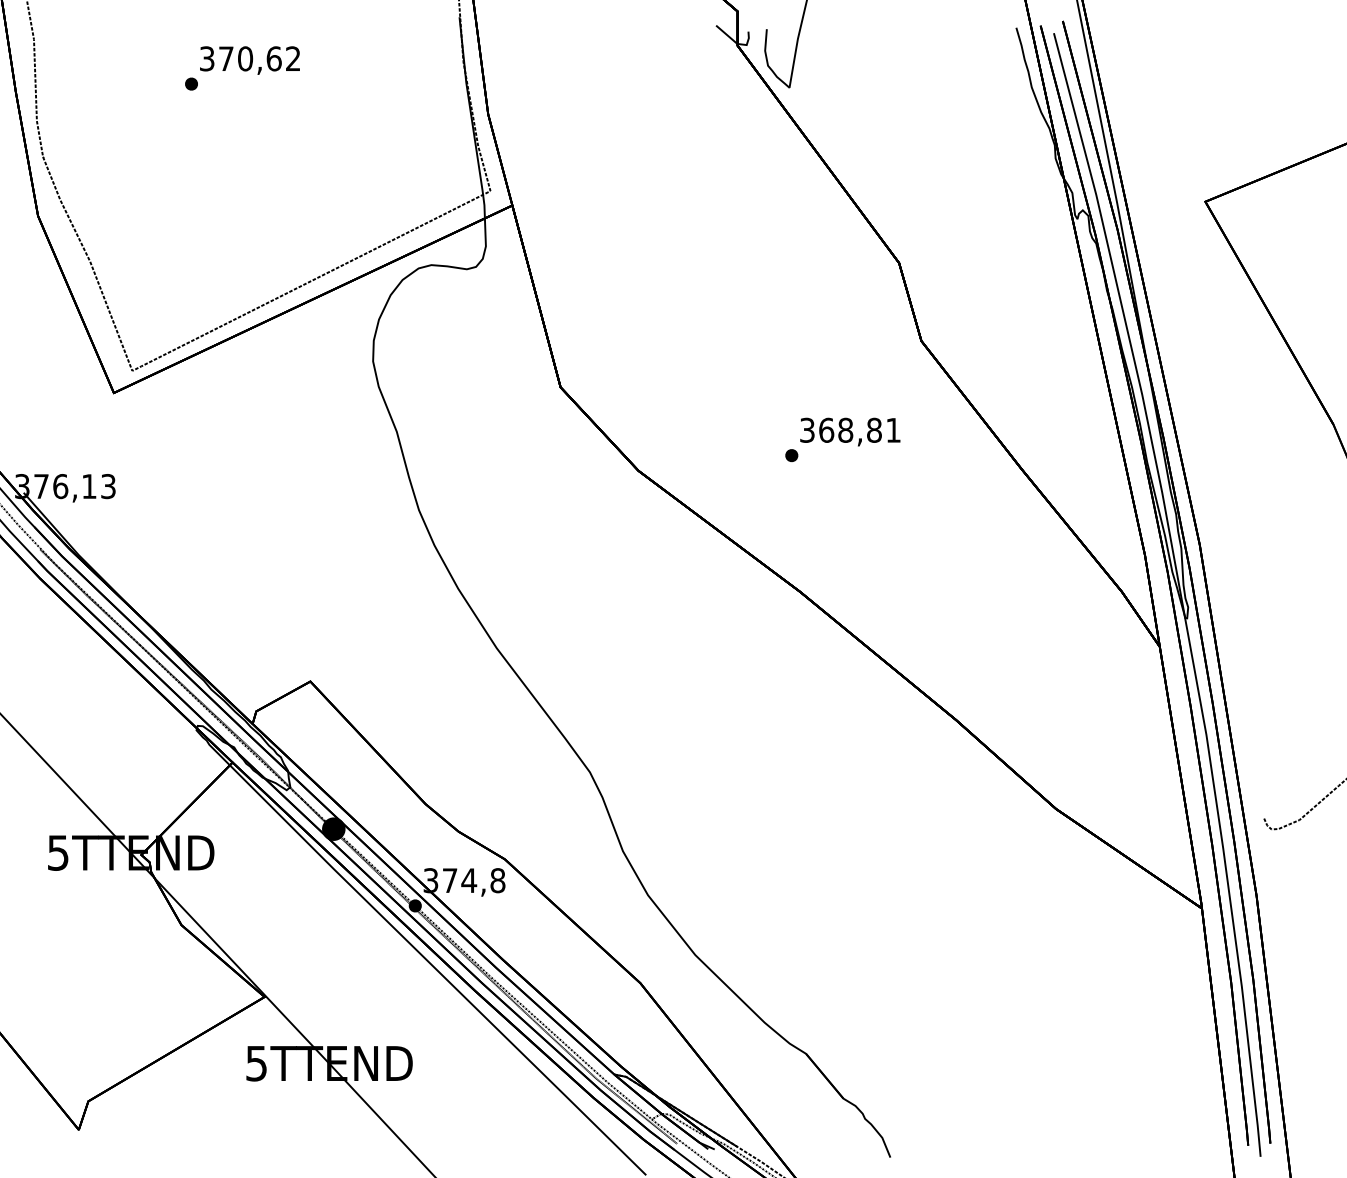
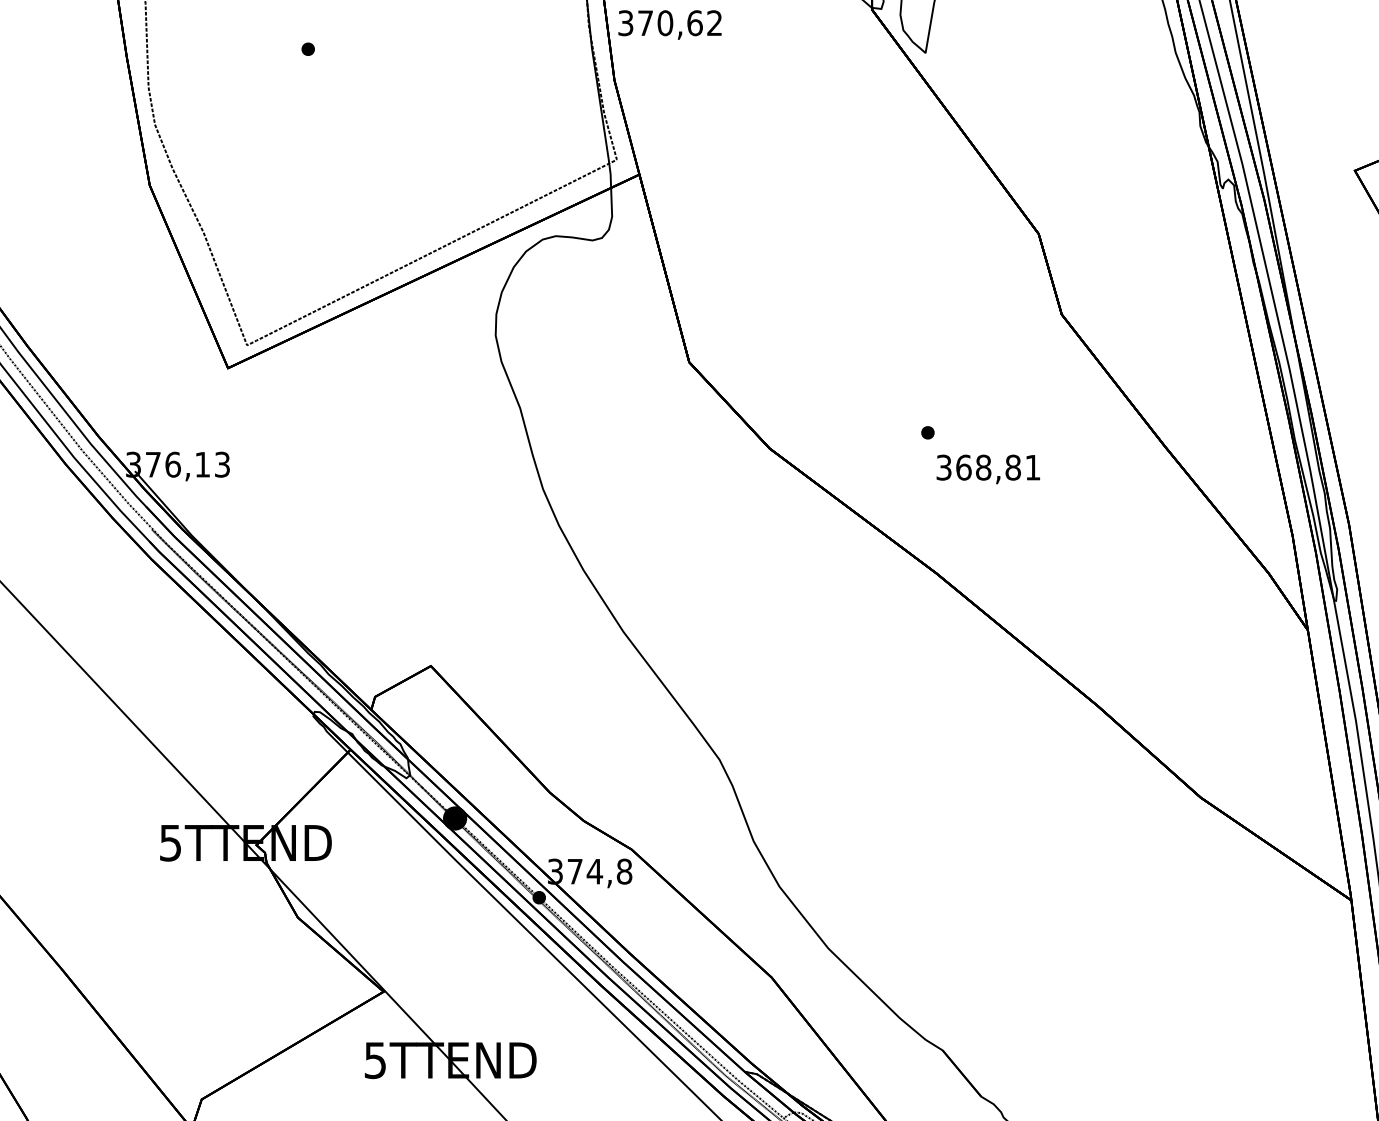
text: (249, 60) -> (669, 24), moved
text: (850, 431) -> (988, 468), moved

